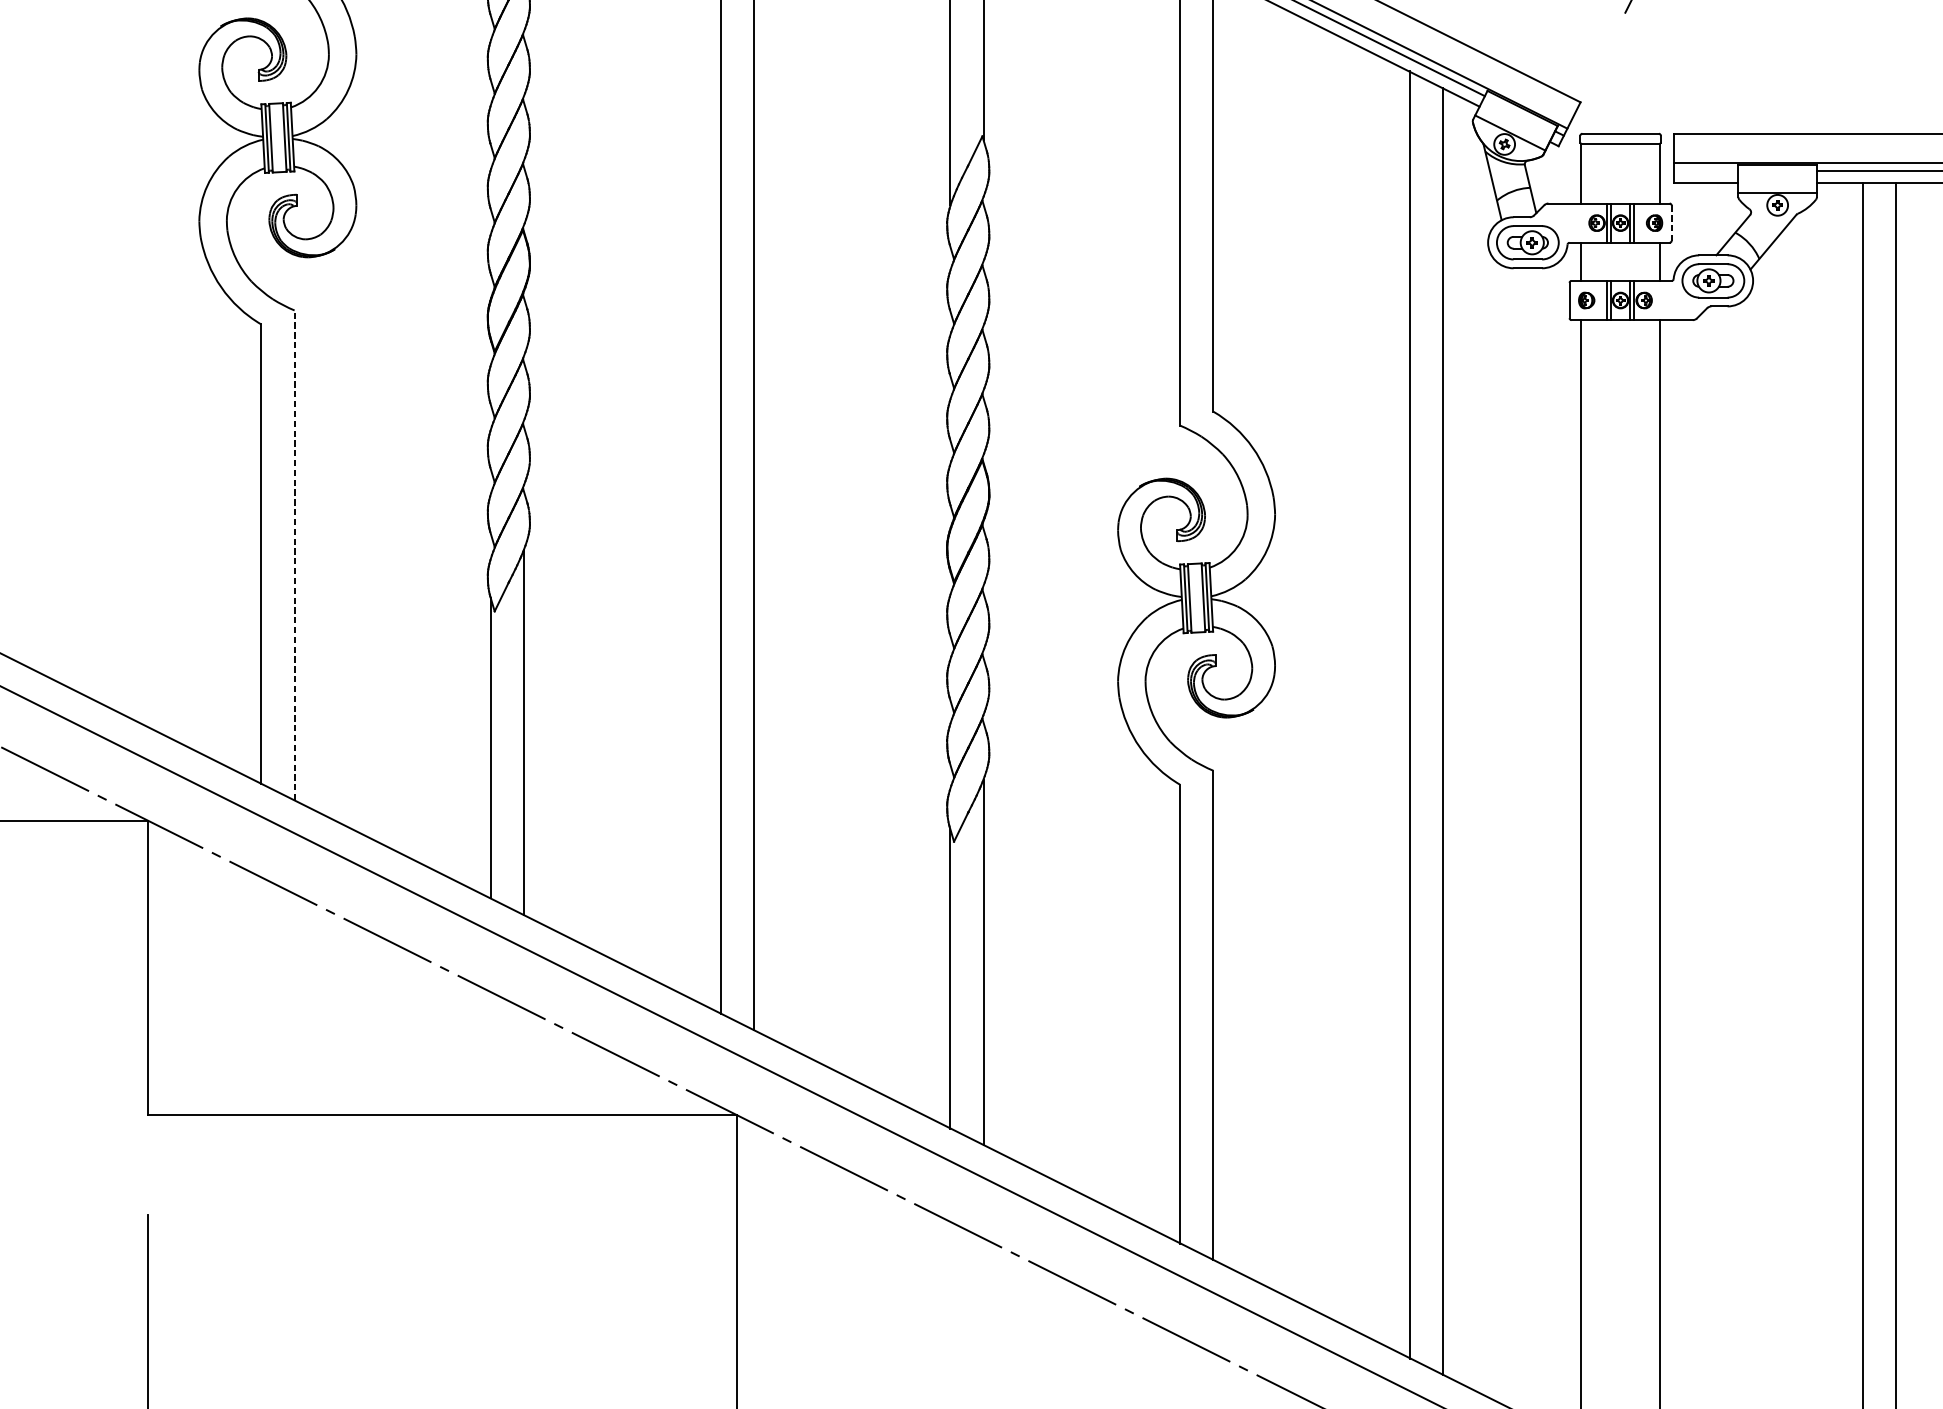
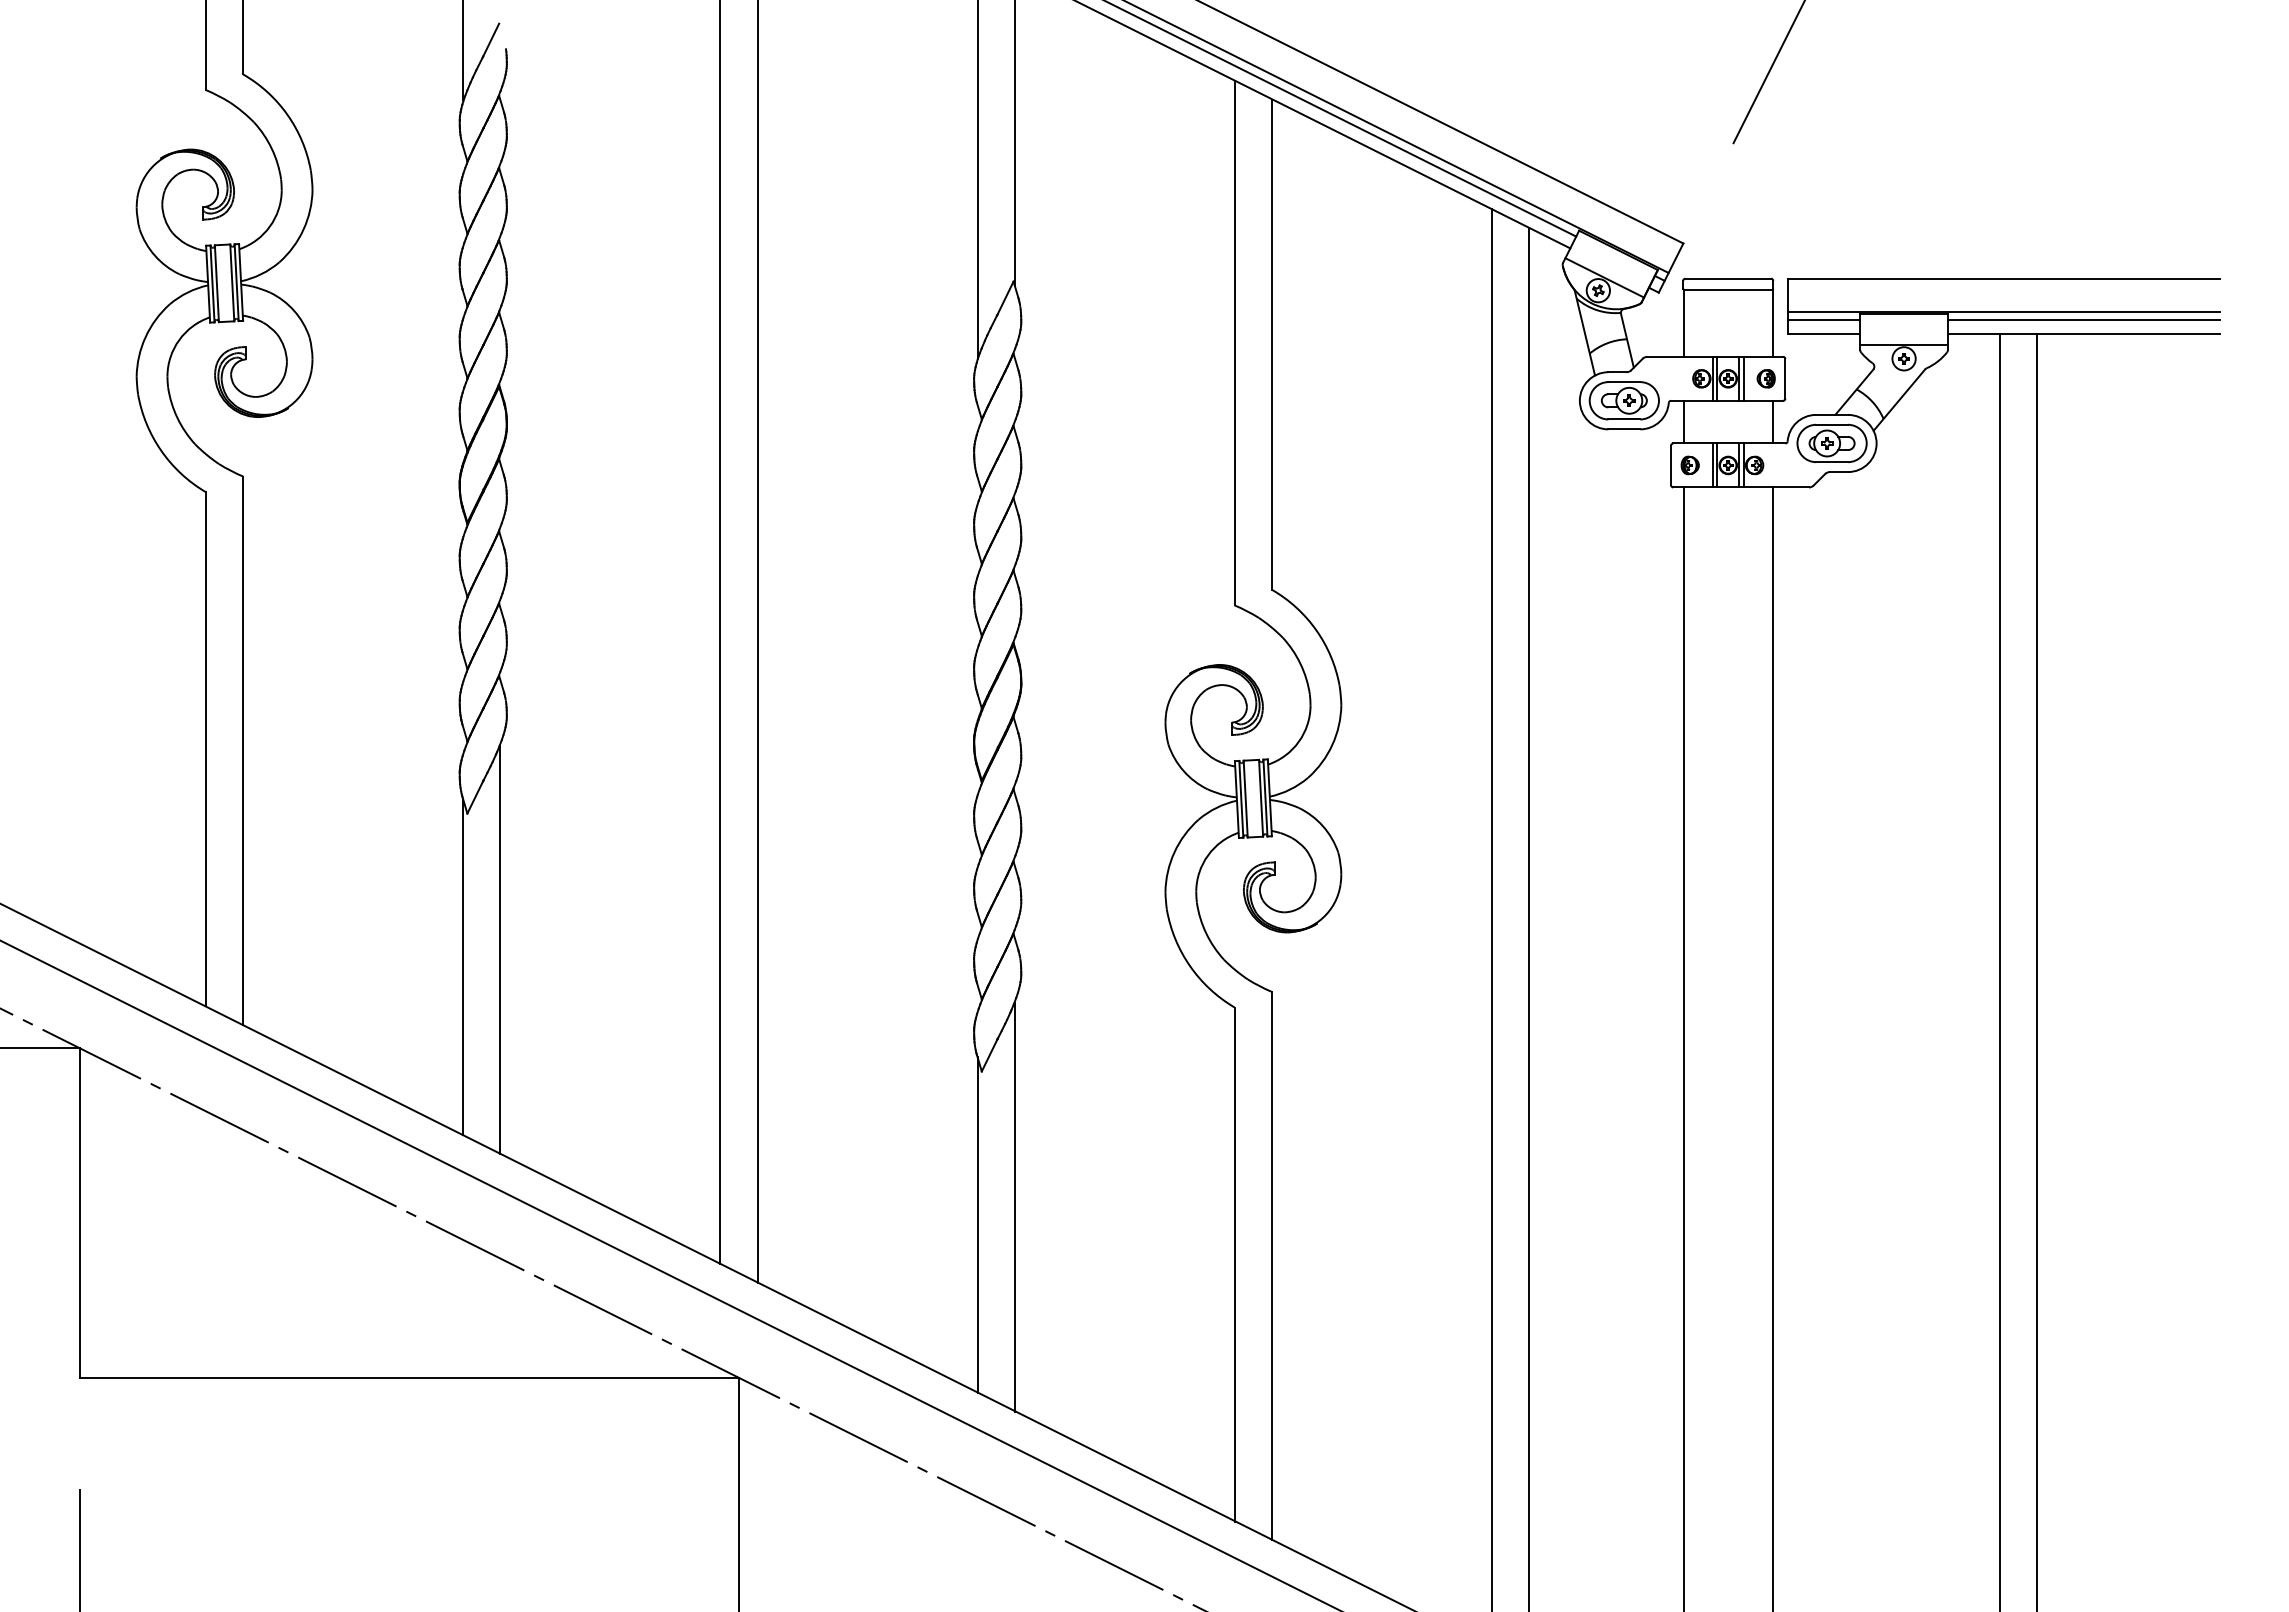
line: (1705, 171) -> (1823, 320), added
line: (1671, 222) -> (1785, 378), dashed -> solid
line: (294, 555) -> (243, 750), dashed -> solid

